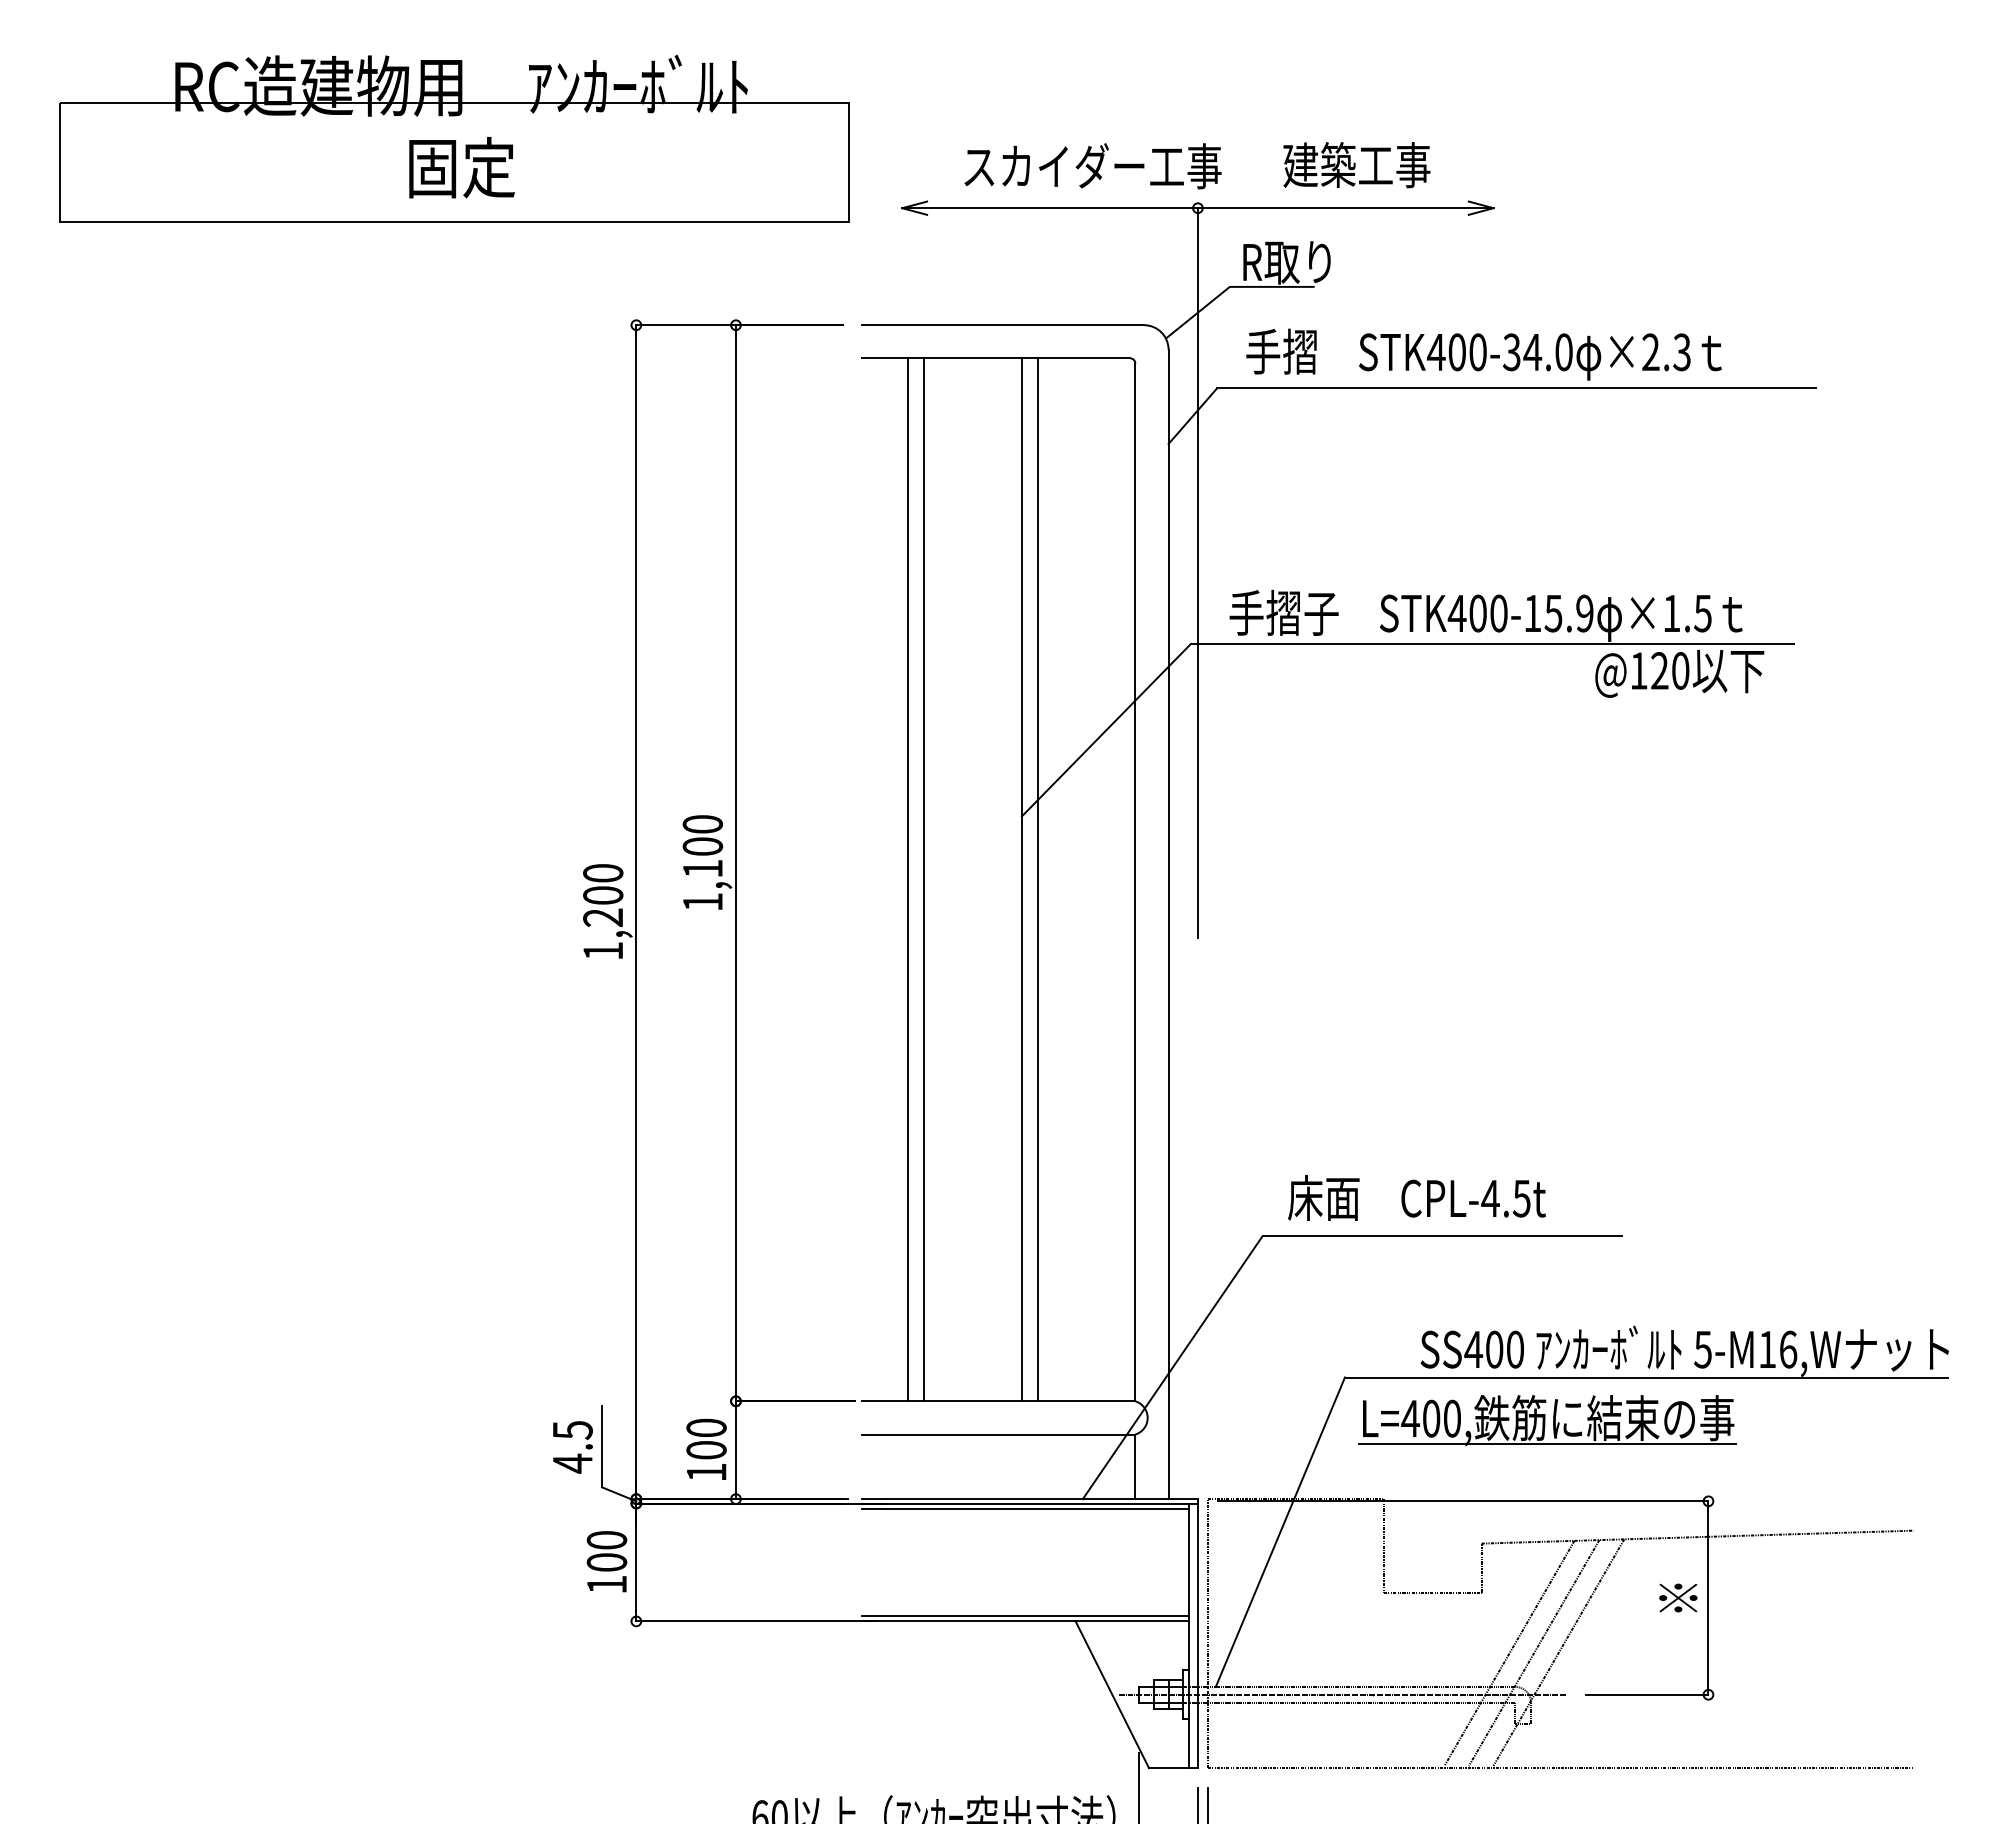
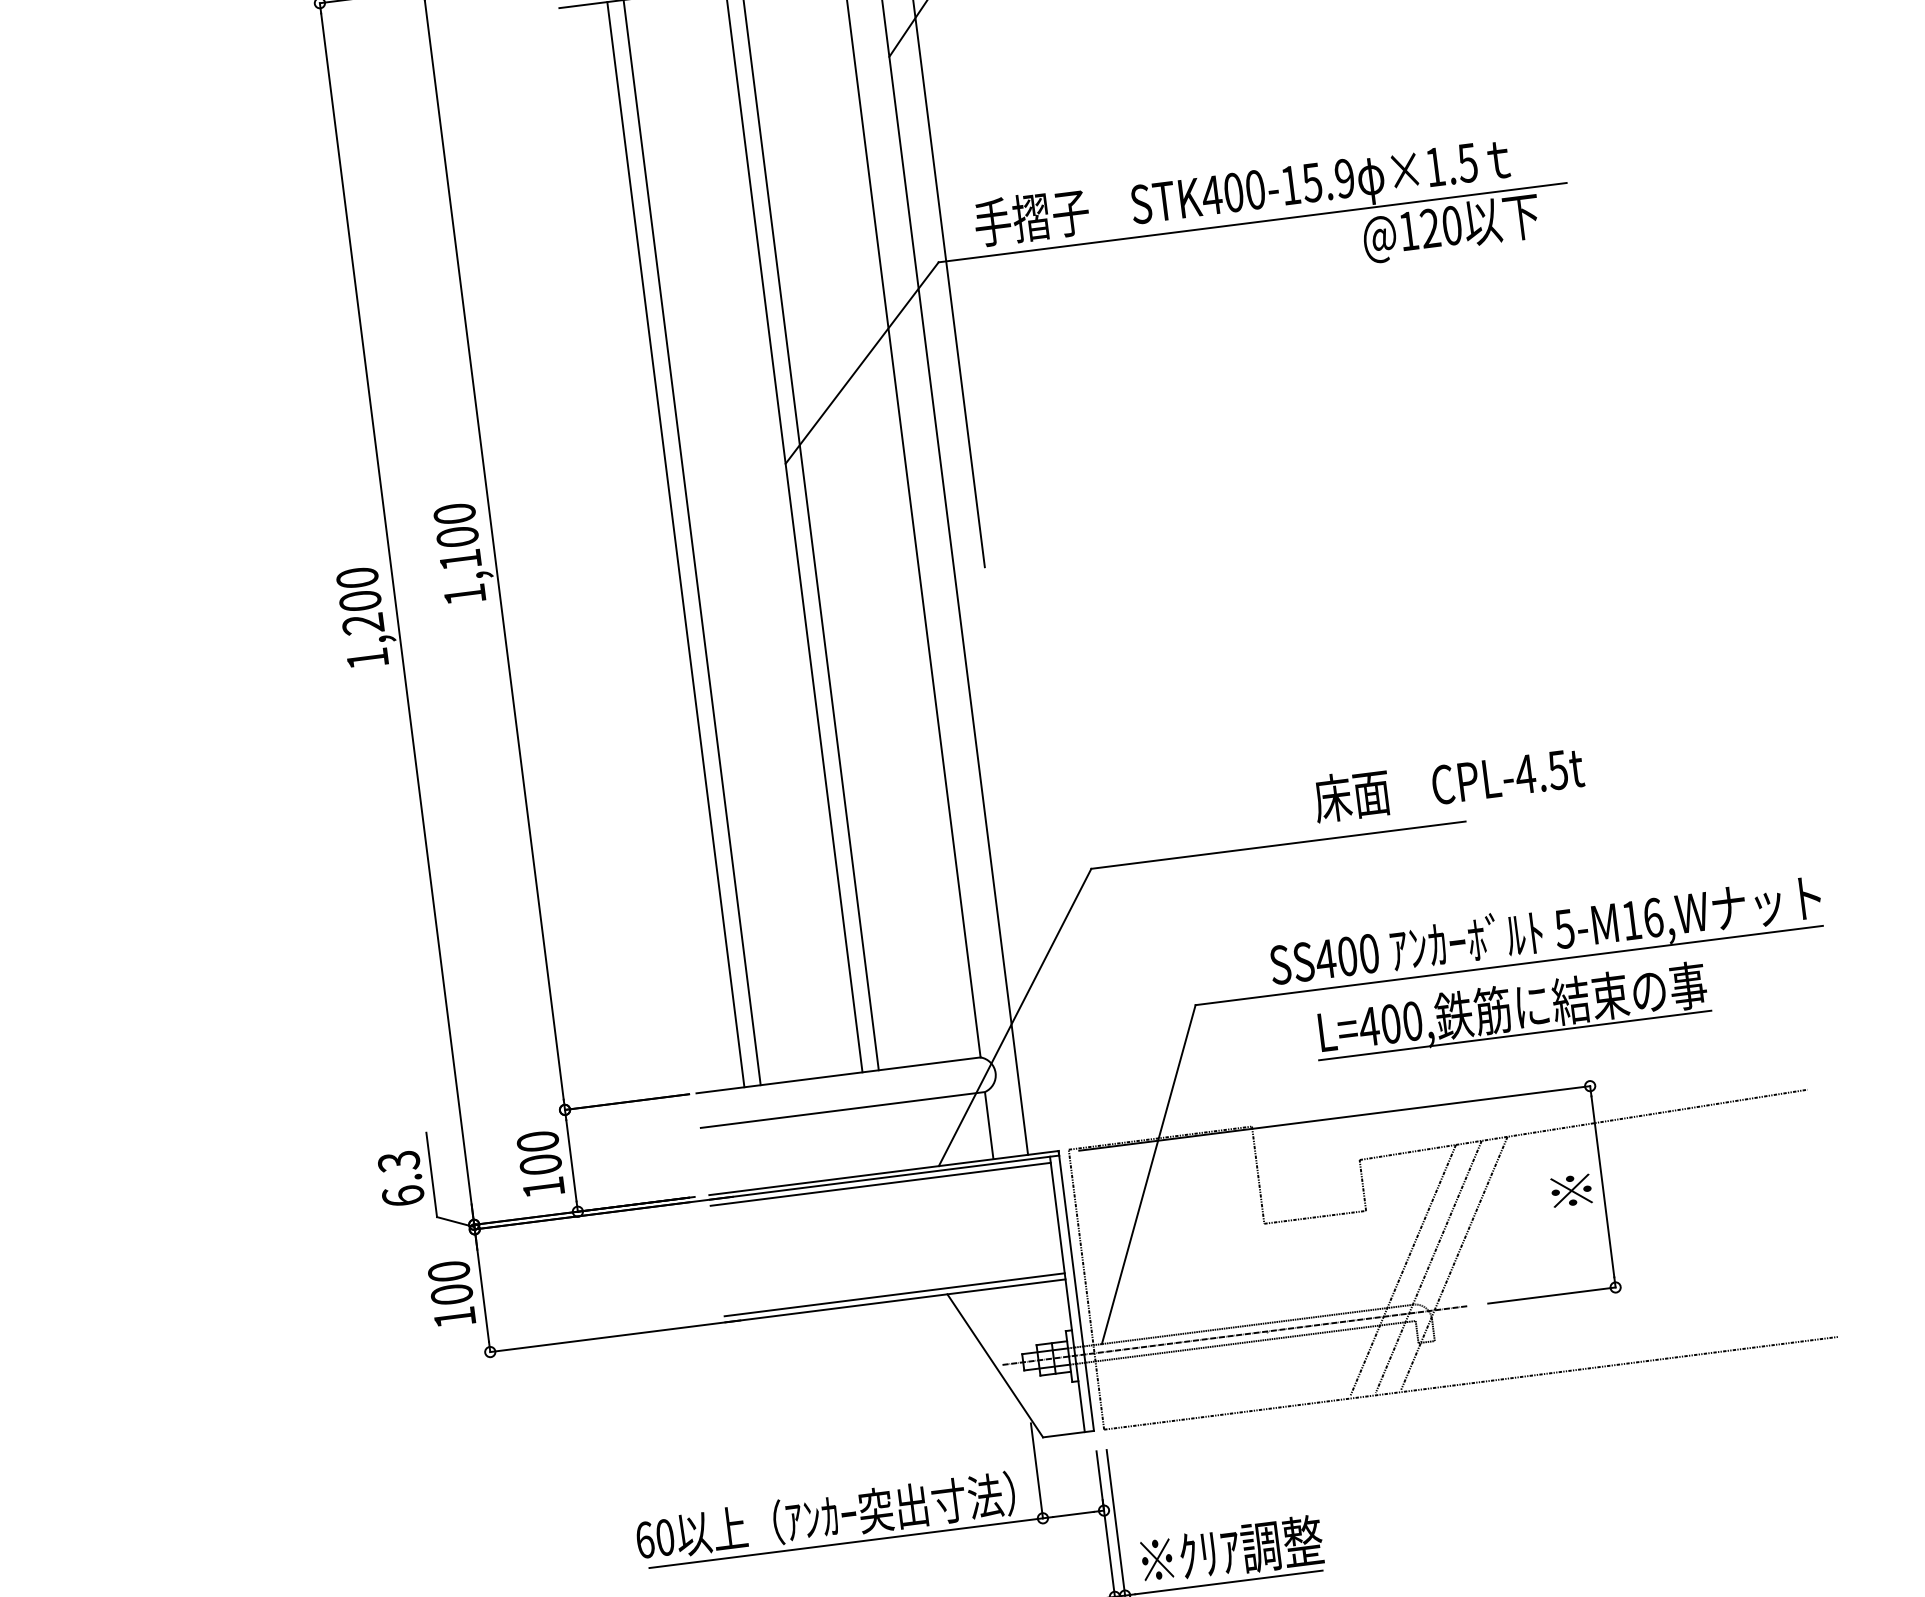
text: (1416, 1197) -> (1448, 782), moved
part: (1547, 1420) -> (1511, 1010), moved
text: (572, 1447) -> (400, 1179), 4.5 -> 6.3

